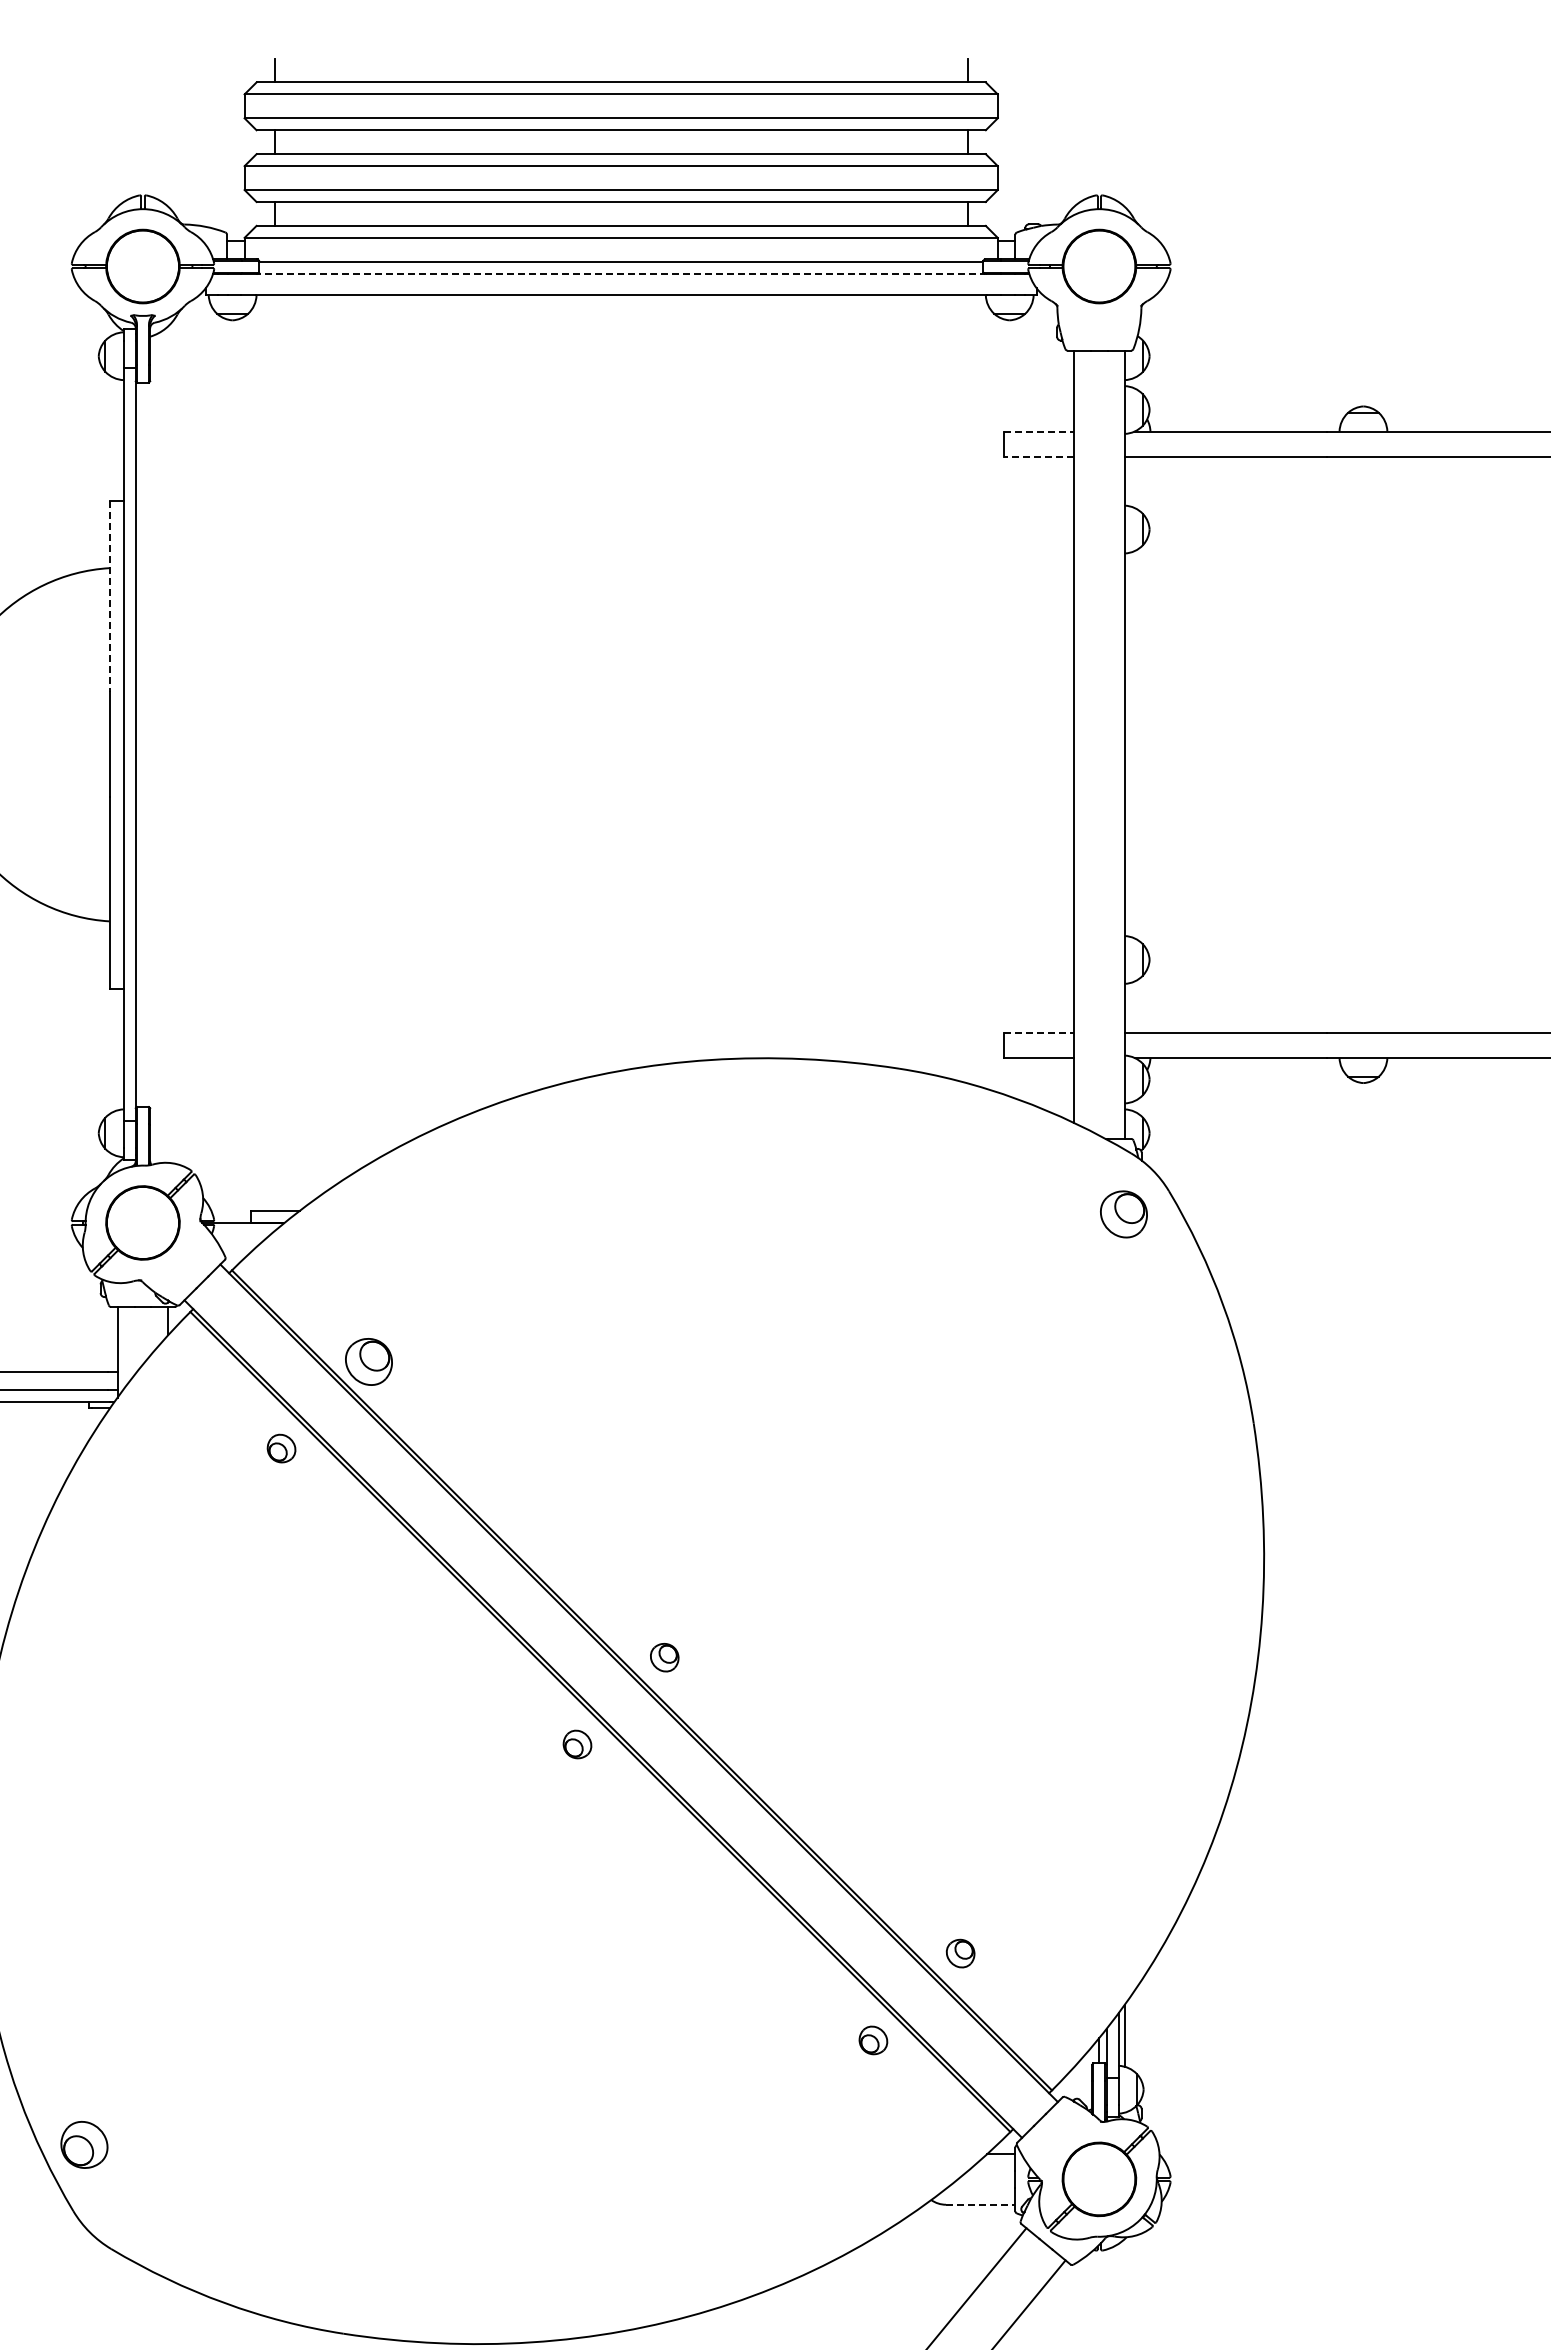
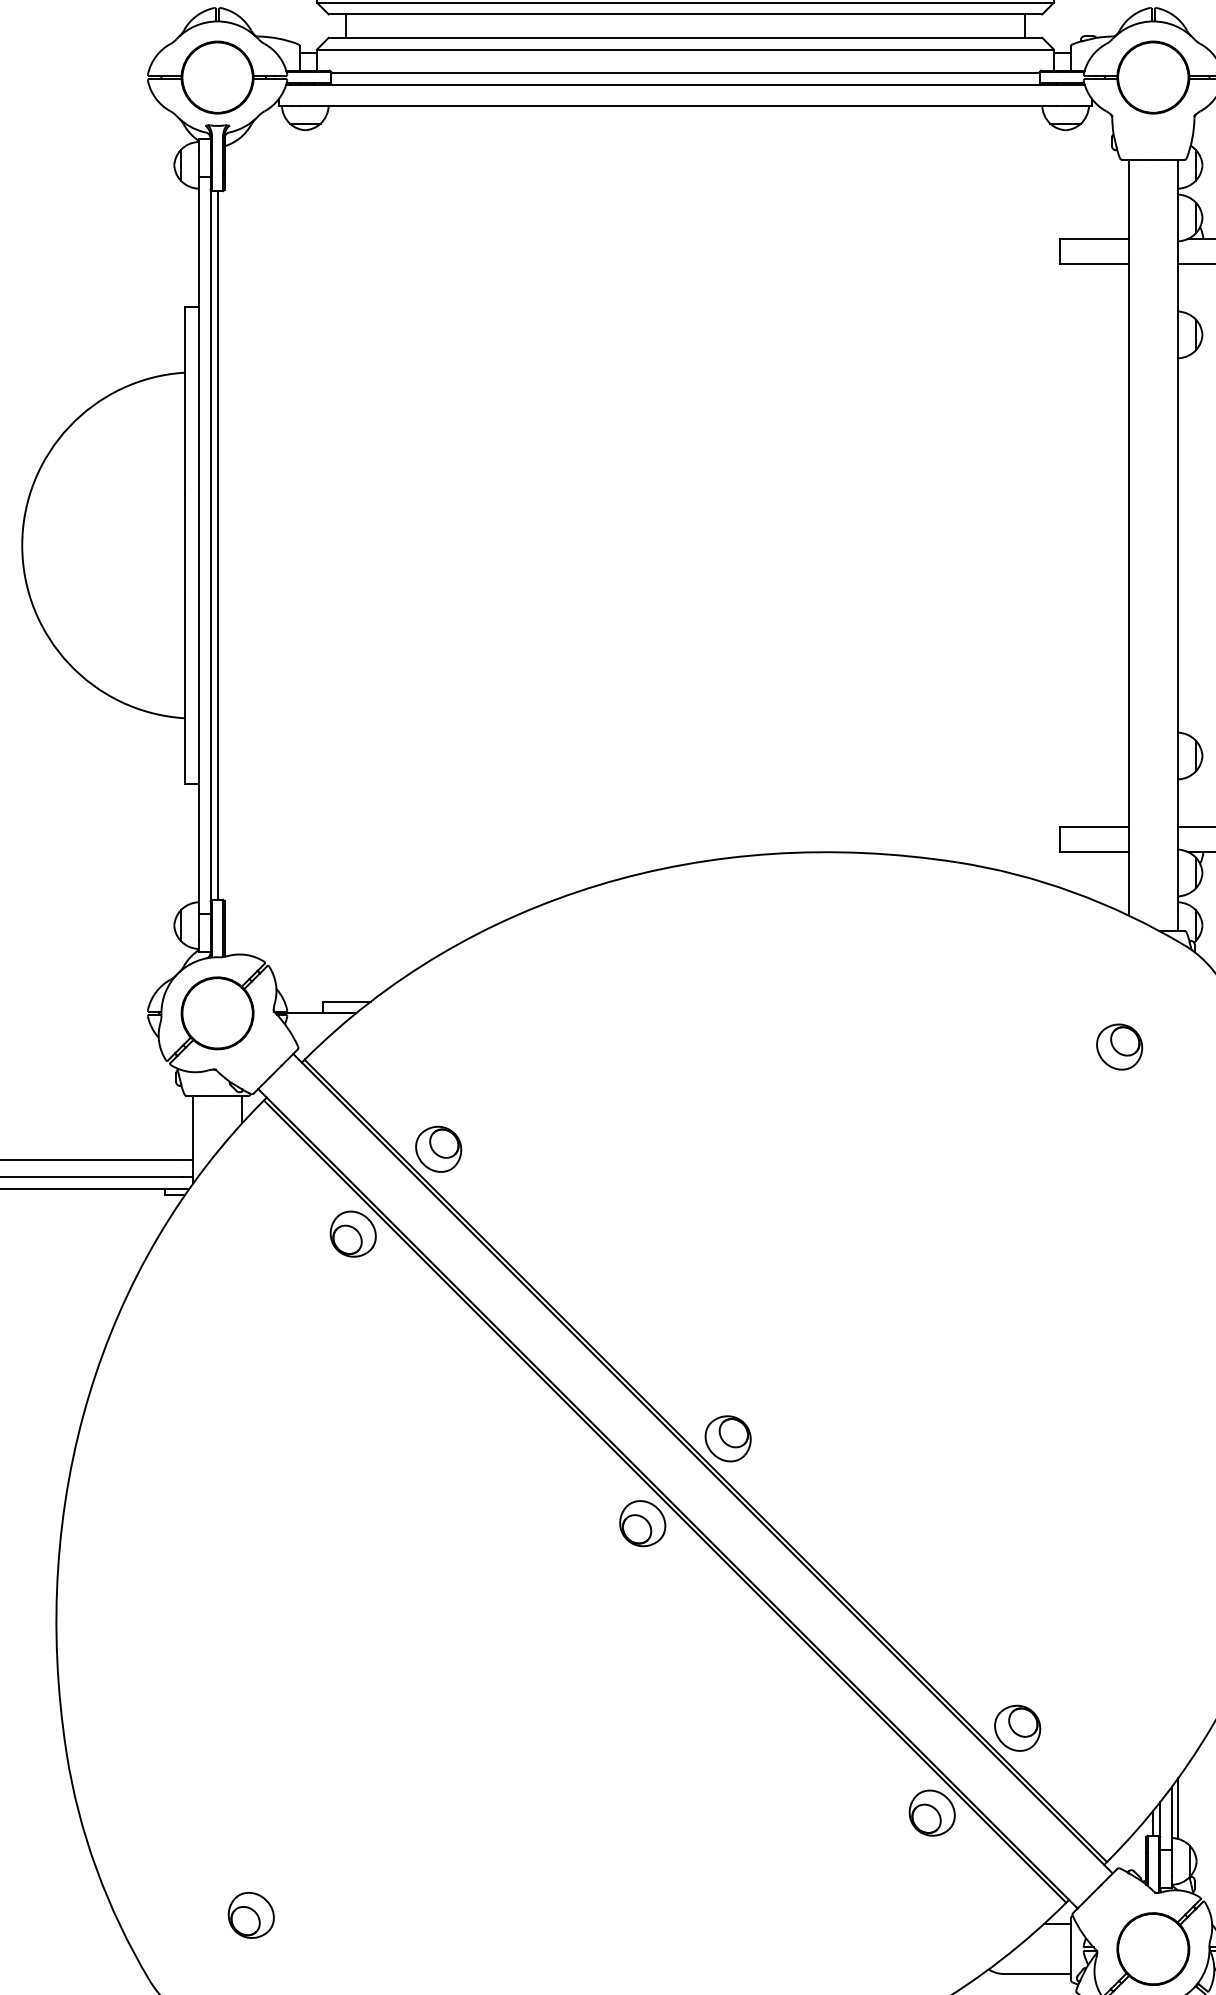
line: (621, 273) -> (685, 84), dashed -> solid
line: (1039, 431) -> (1094, 238), dashed -> solid
line: (1038, 456) -> (1093, 263), dashed -> solid
line: (109, 596) -> (184, 400), dashed -> solid
line: (142, 744) -> (217, 545), added
line: (1039, 1032) -> (1094, 827), dashed -> solid
part: (1123, 1214) -> (1119, 1047), moved
part: (281, 1448) -> (353, 1234), size x1.67
part: (664, 1657) -> (727, 1438), size x1.67
part: (577, 1744) -> (642, 1523), size x1.67
part: (960, 1953) -> (1017, 1728), size x1.67
part: (873, 2040) -> (932, 1813), size x1.67
part: (84, 2144) -> (251, 1914), moved
line: (980, 2204) -> (1037, 1973), dashed -> solid

